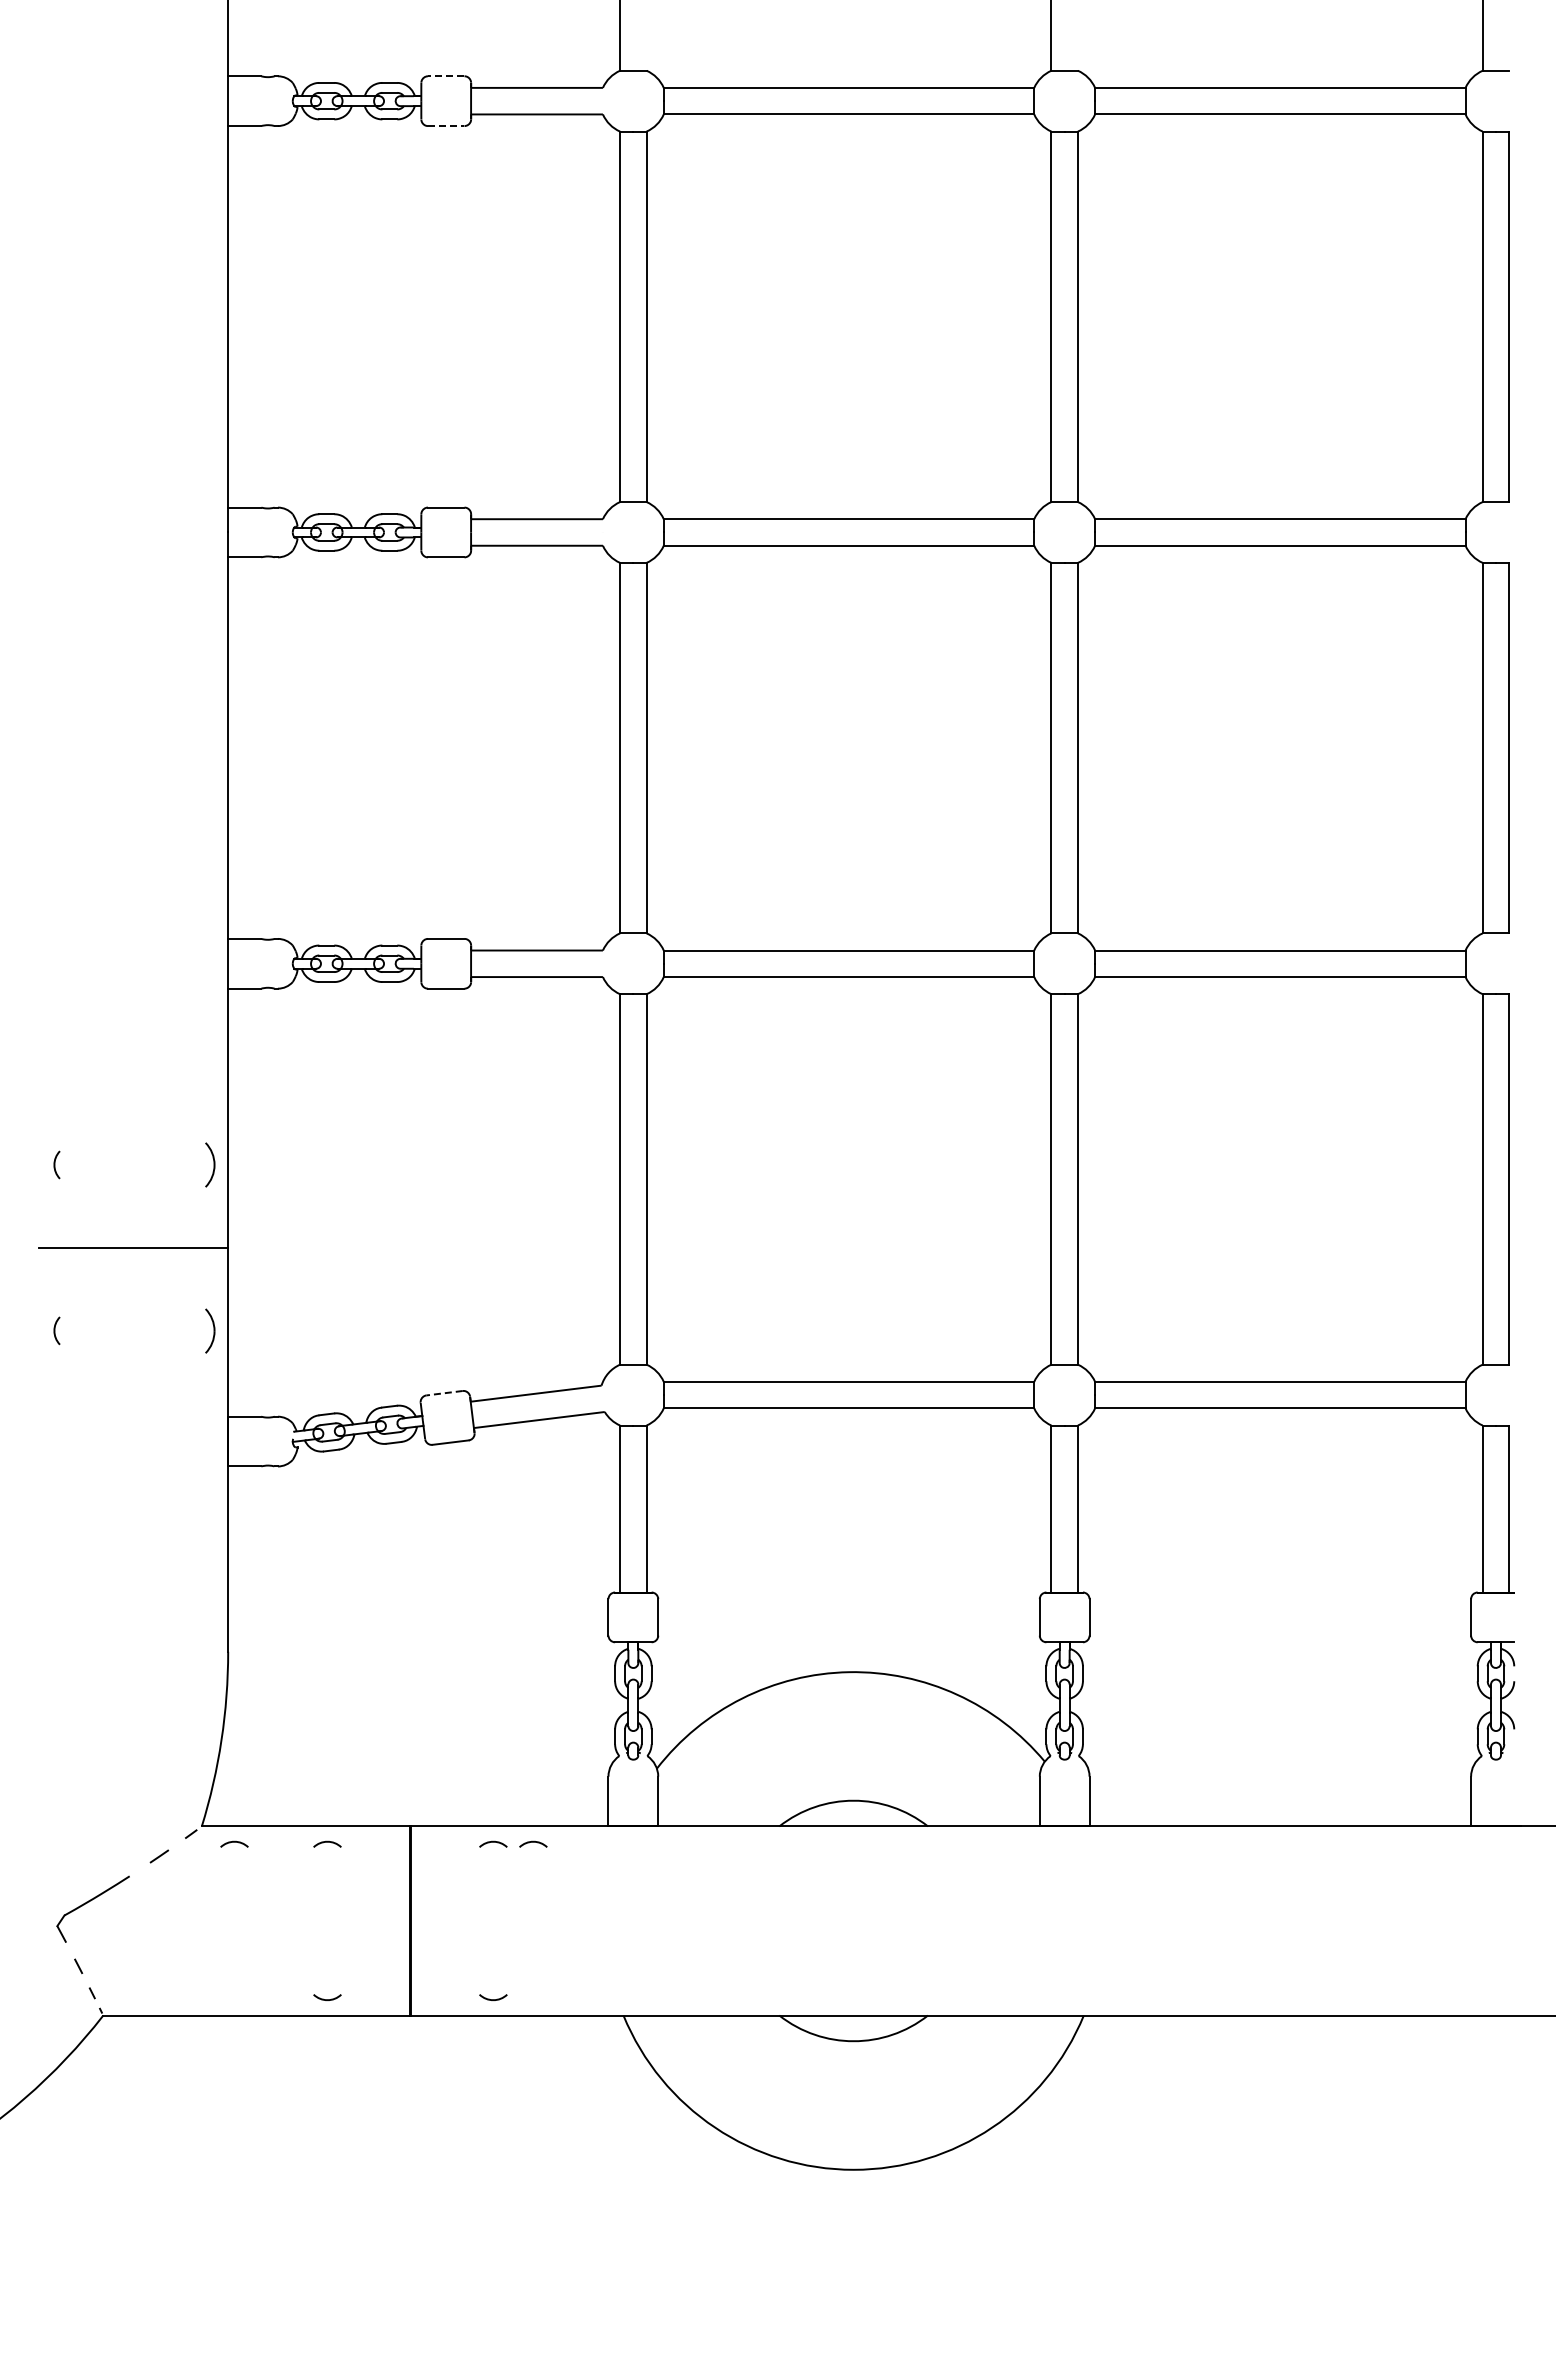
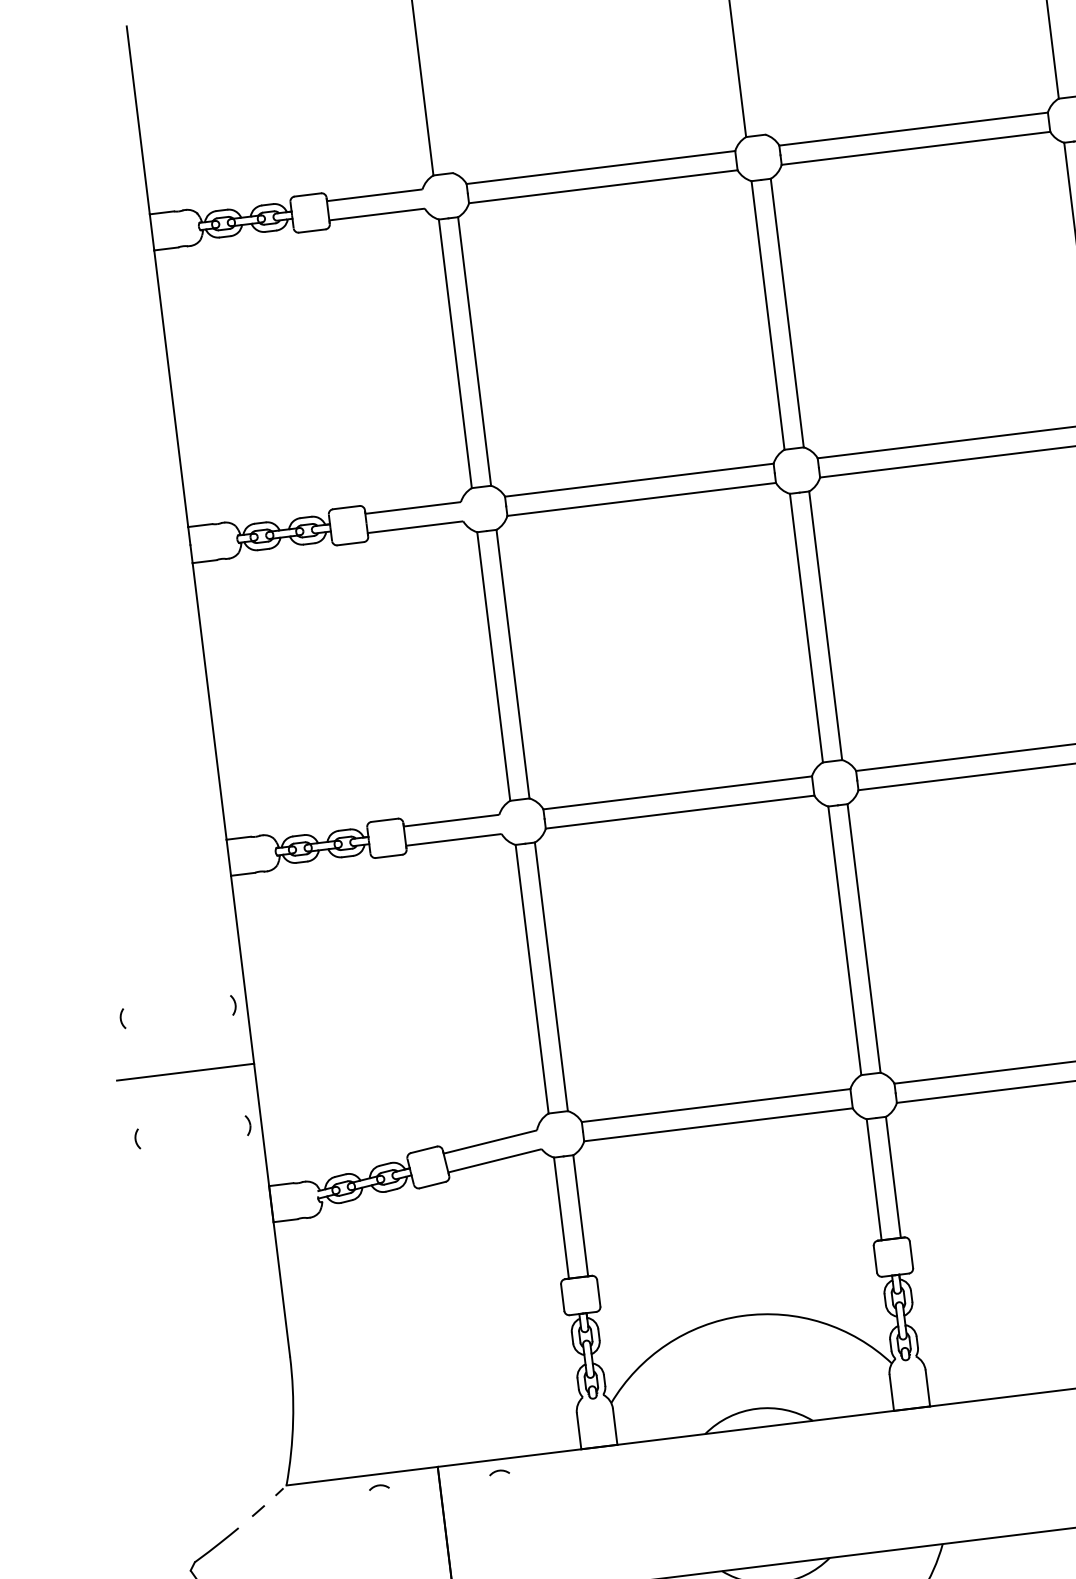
line: (445, 76) -> (307, 195), dashed -> solid
line: (446, 126) -> (312, 231), dashed -> solid
part: (209, 1164) -> (233, 1004), size x0.62
part: (209, 1330) -> (247, 1125), size x0.62
line: (444, 1393) -> (423, 1150), dashed -> solid
arc: (234, 1842) -> (311, 1494), removed
arc: (533, 1842) -> (528, 1467), removed

